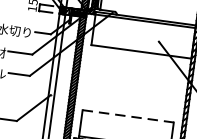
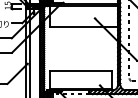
line: (128, 115) -> (81, 70), dashed -> solid

